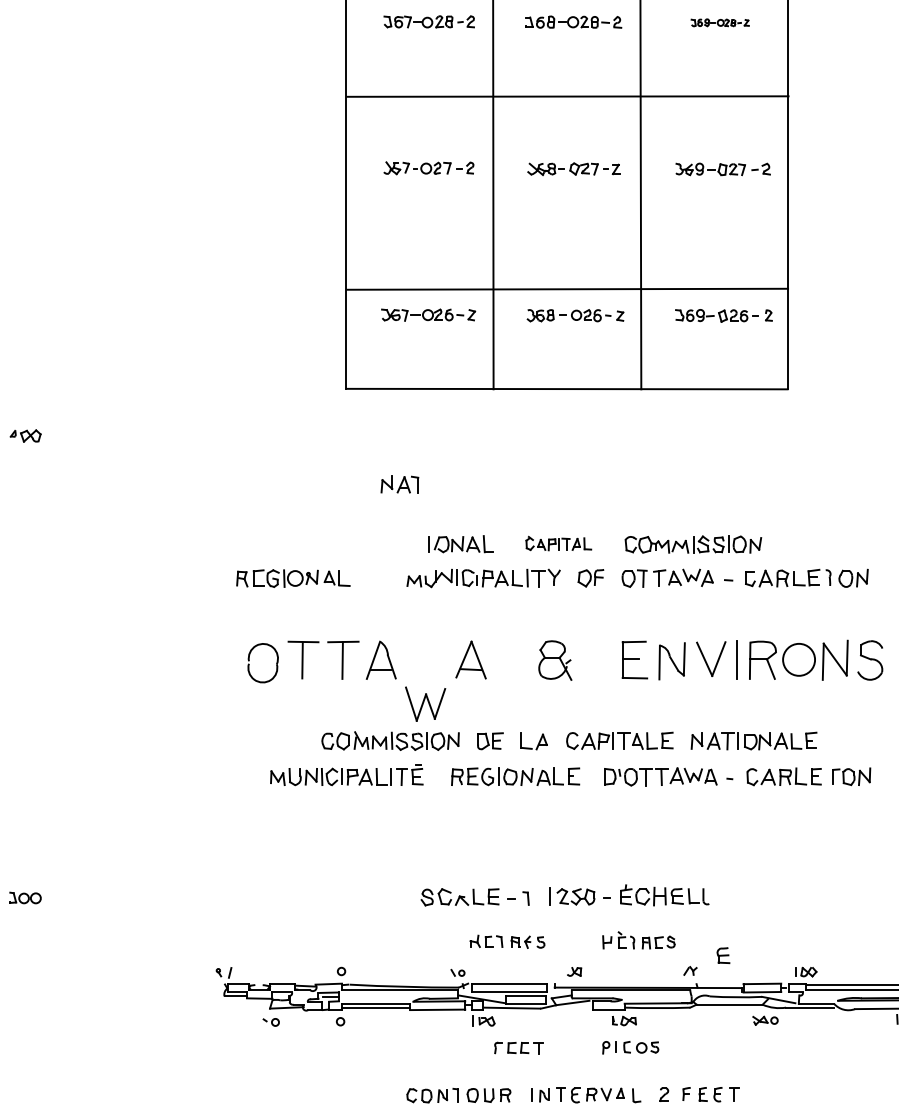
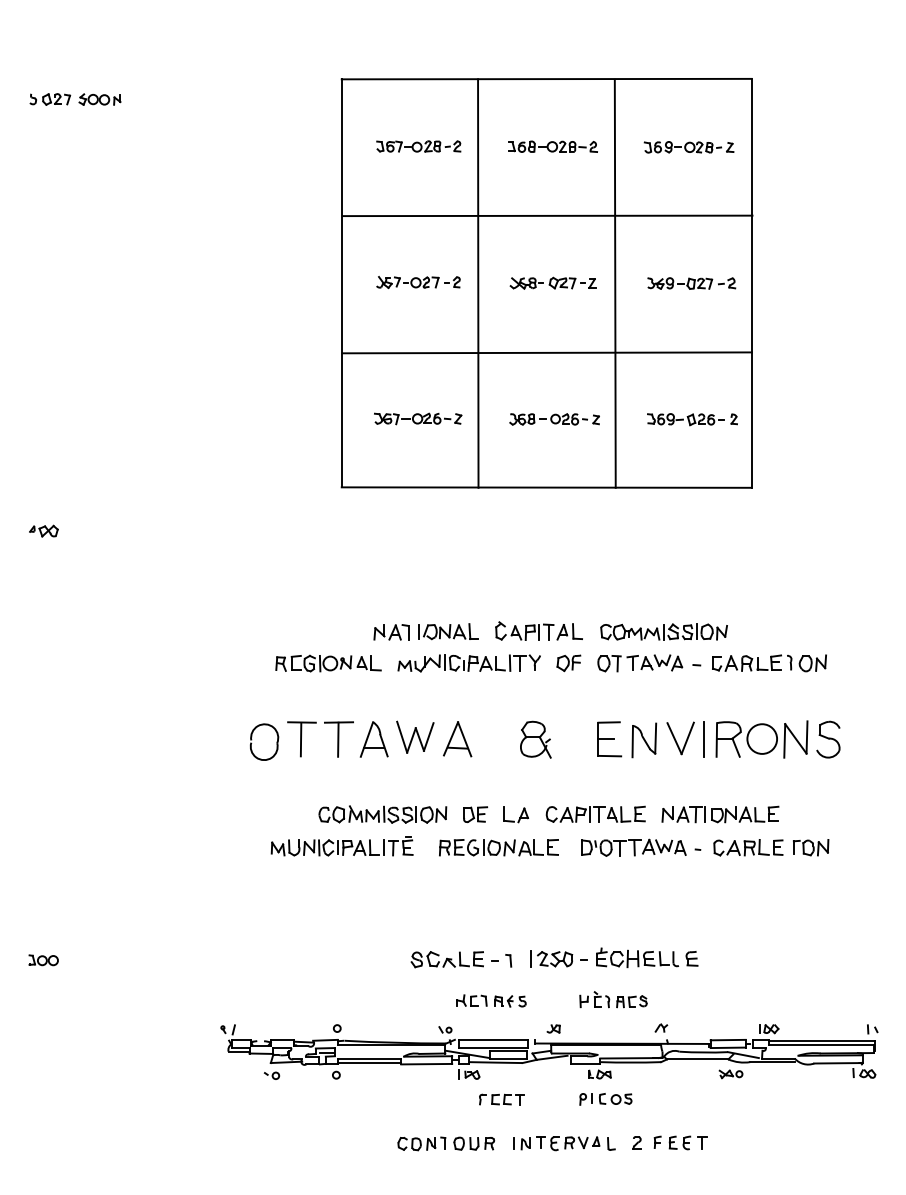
part: (719, 22) -> (688, 147), size x1.67
line: (567, 288) -> (547, 352), moved
part: (399, 484) -> (391, 632), moved
part: (558, 542) -> (538, 630), size x1.43
part: (293, 578) -> (328, 663), moved
part: (425, 703) -> (415, 736), moved
part: (722, 955) -> (691, 958), moved

